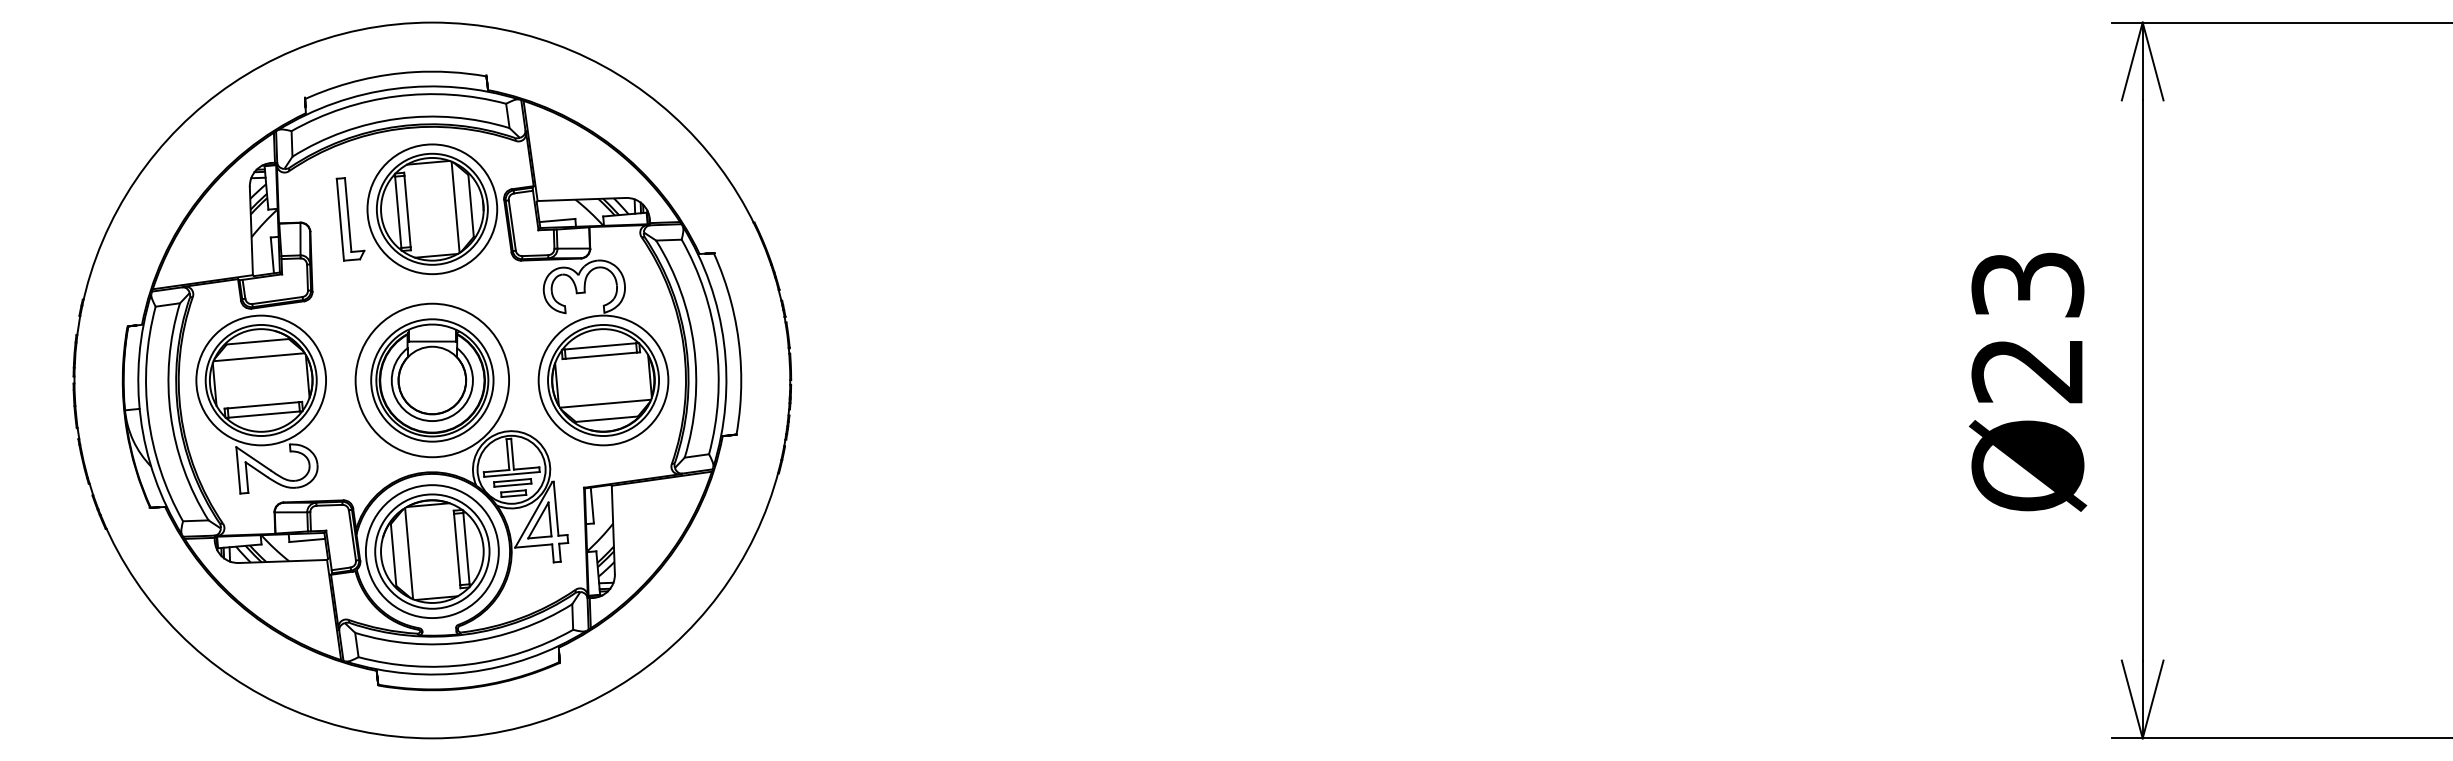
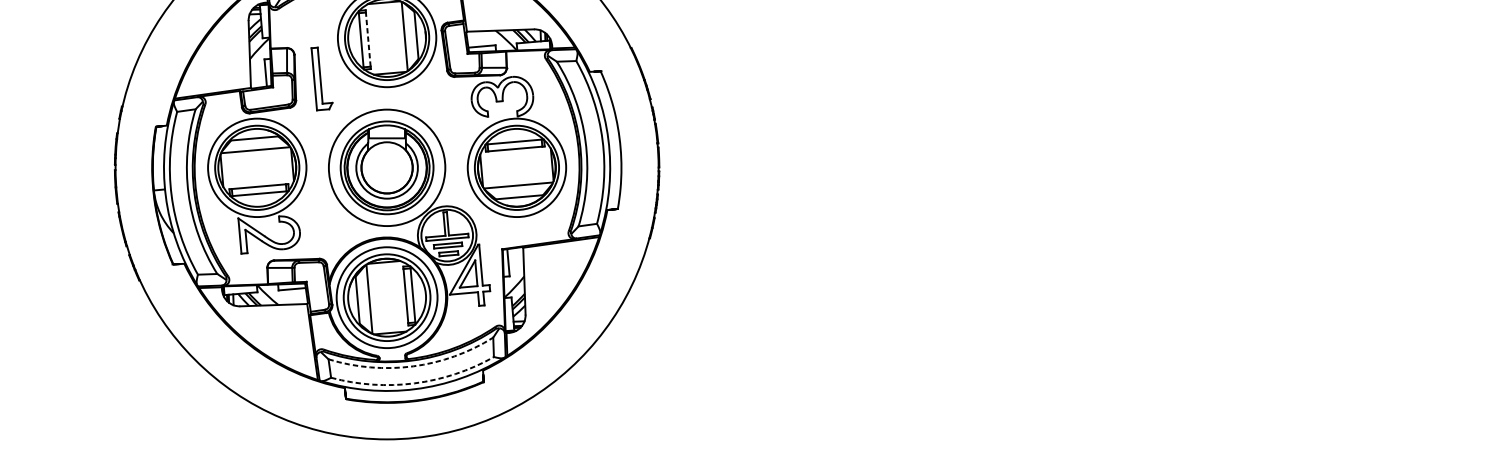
line: (407, 211) -> (368, 39), solid -> dashed
part: (350, 219) -> (321, 79), moved
arc: (466, 642) -> (413, 366), solid -> dashed
arc: (468, 664) -> (414, 383), solid -> dashed

